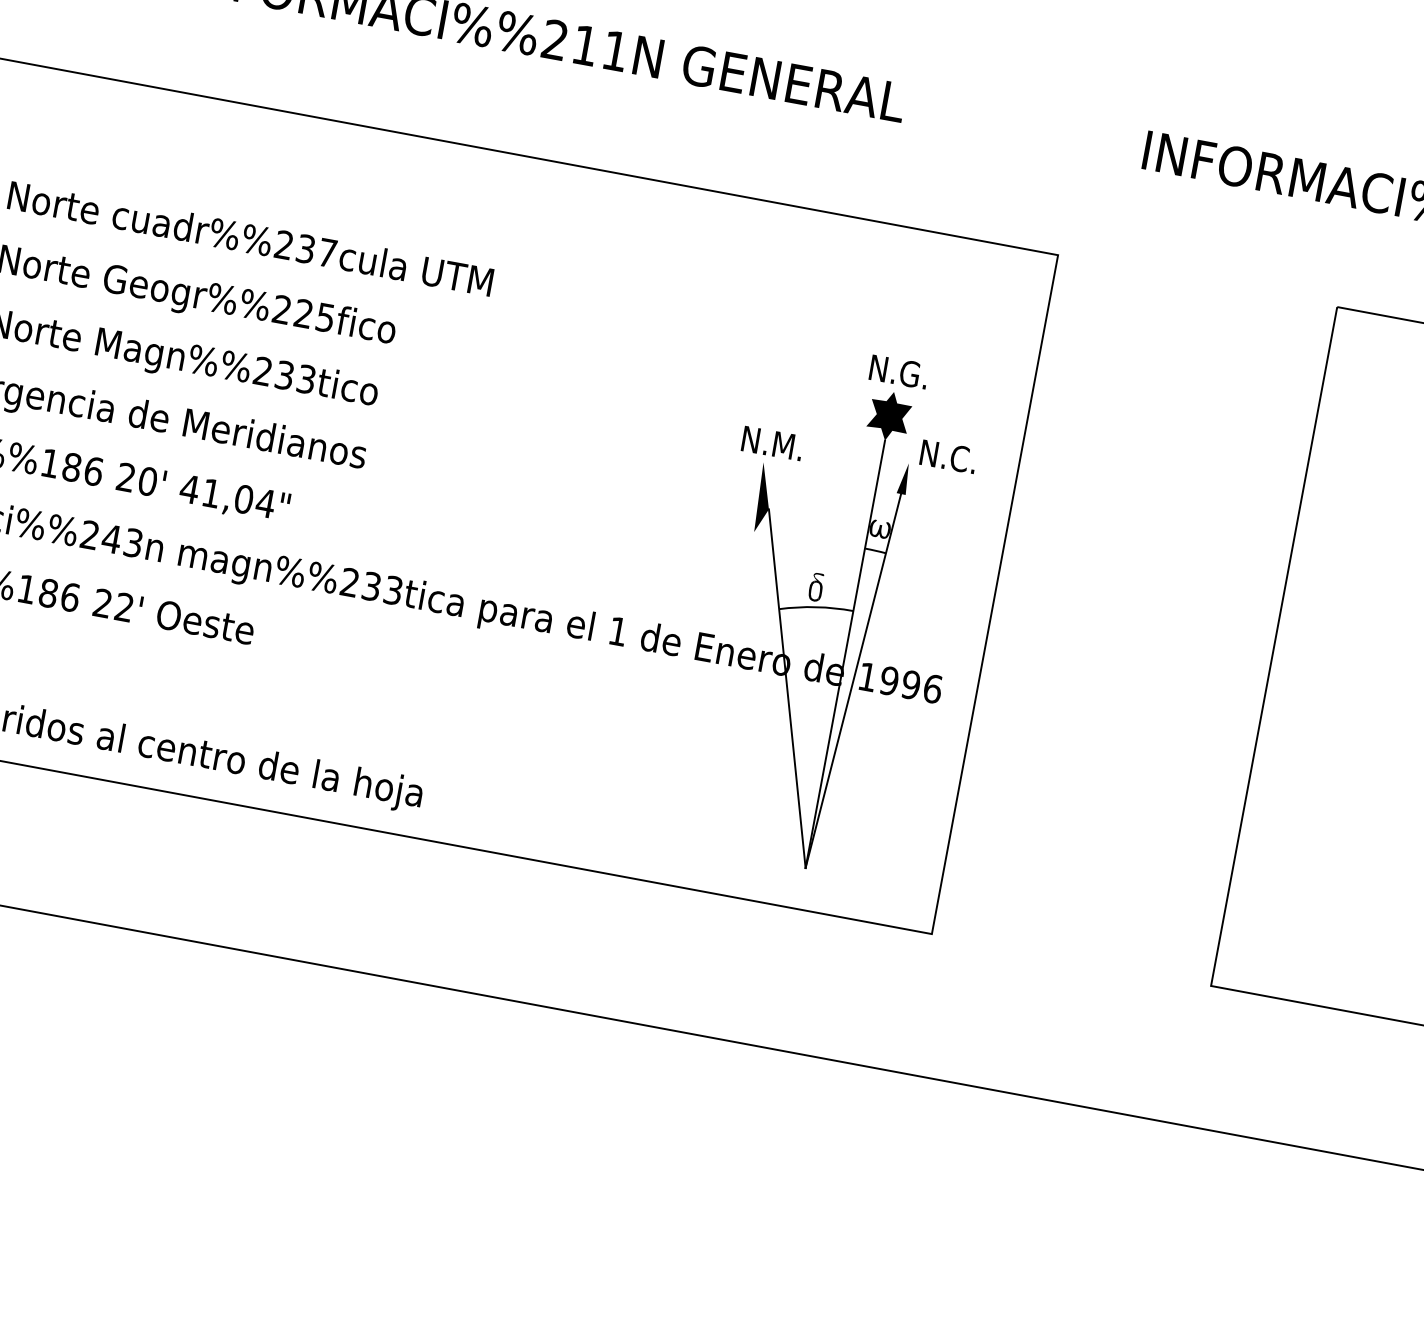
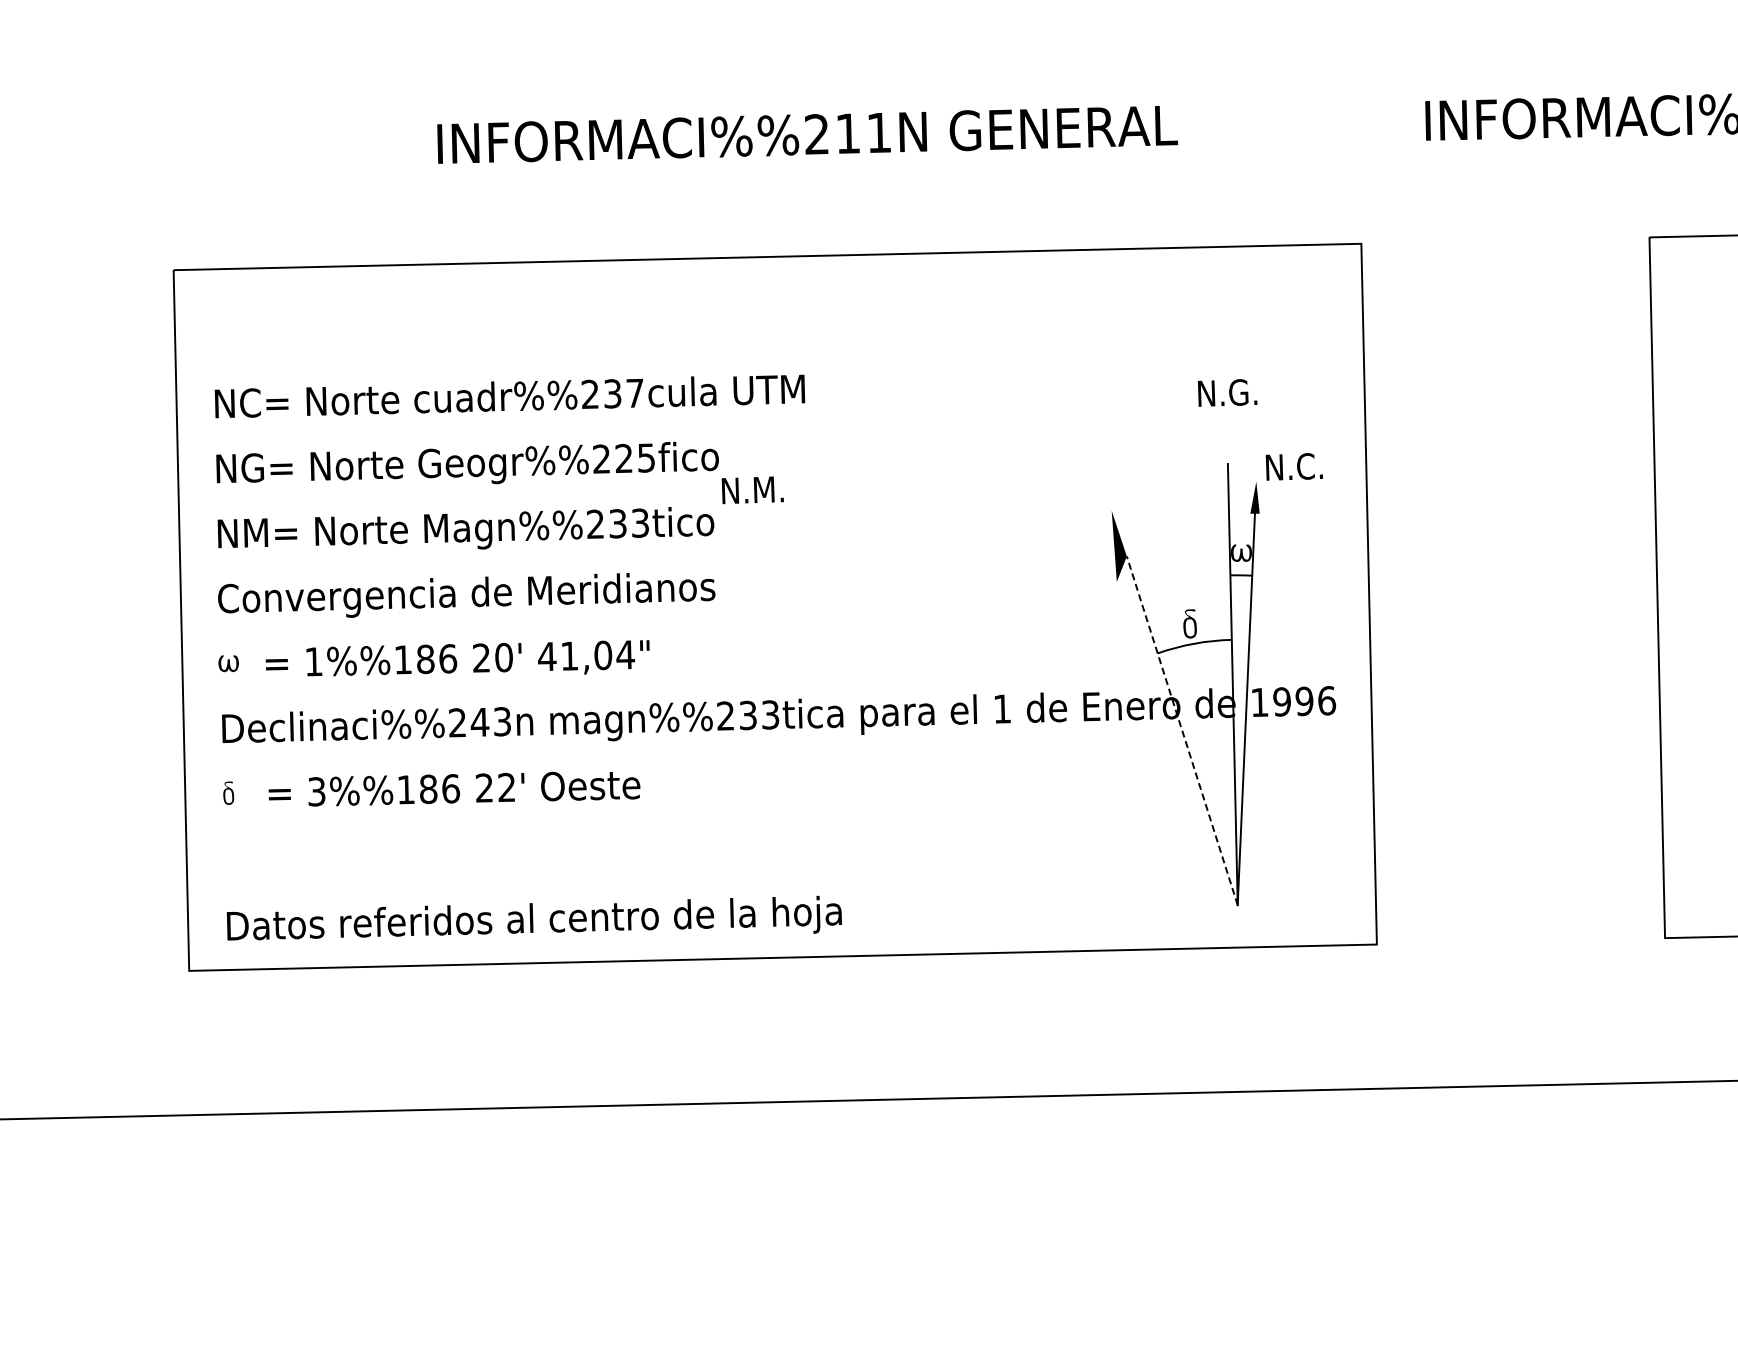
fill: (889, 415) -> (1227, 438), removed
text: (772, 443) -> (752, 490), moved
line: (787, 688) -> (1182, 730), solid -> dashed

